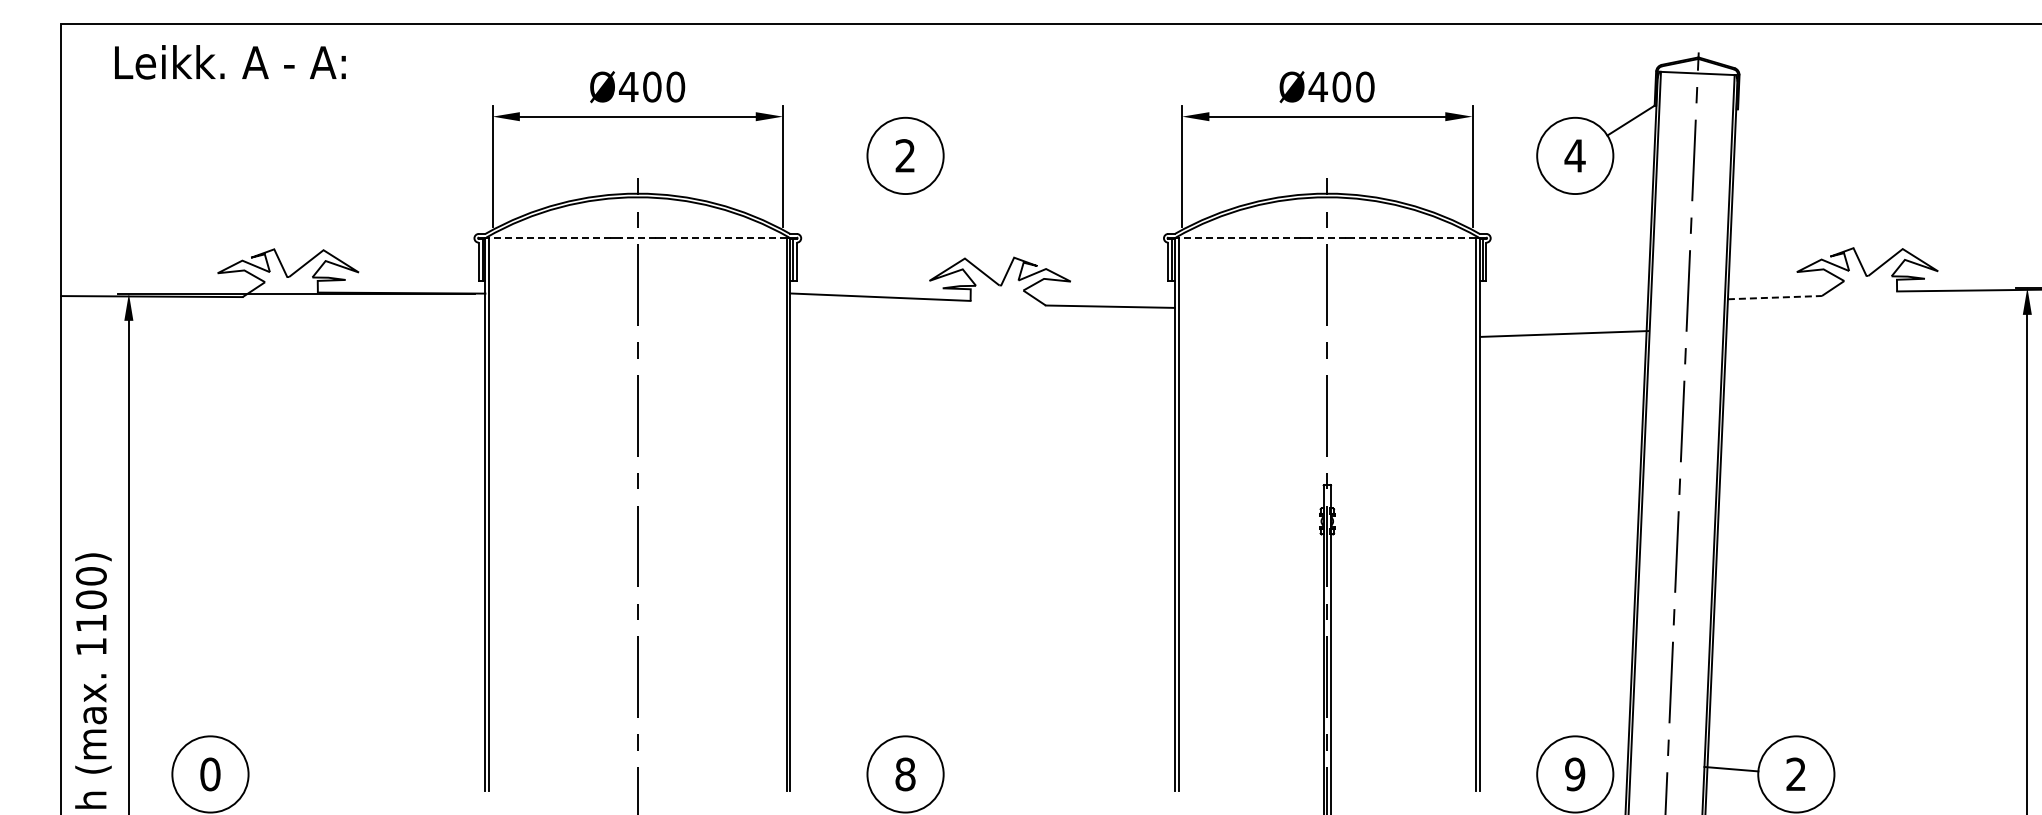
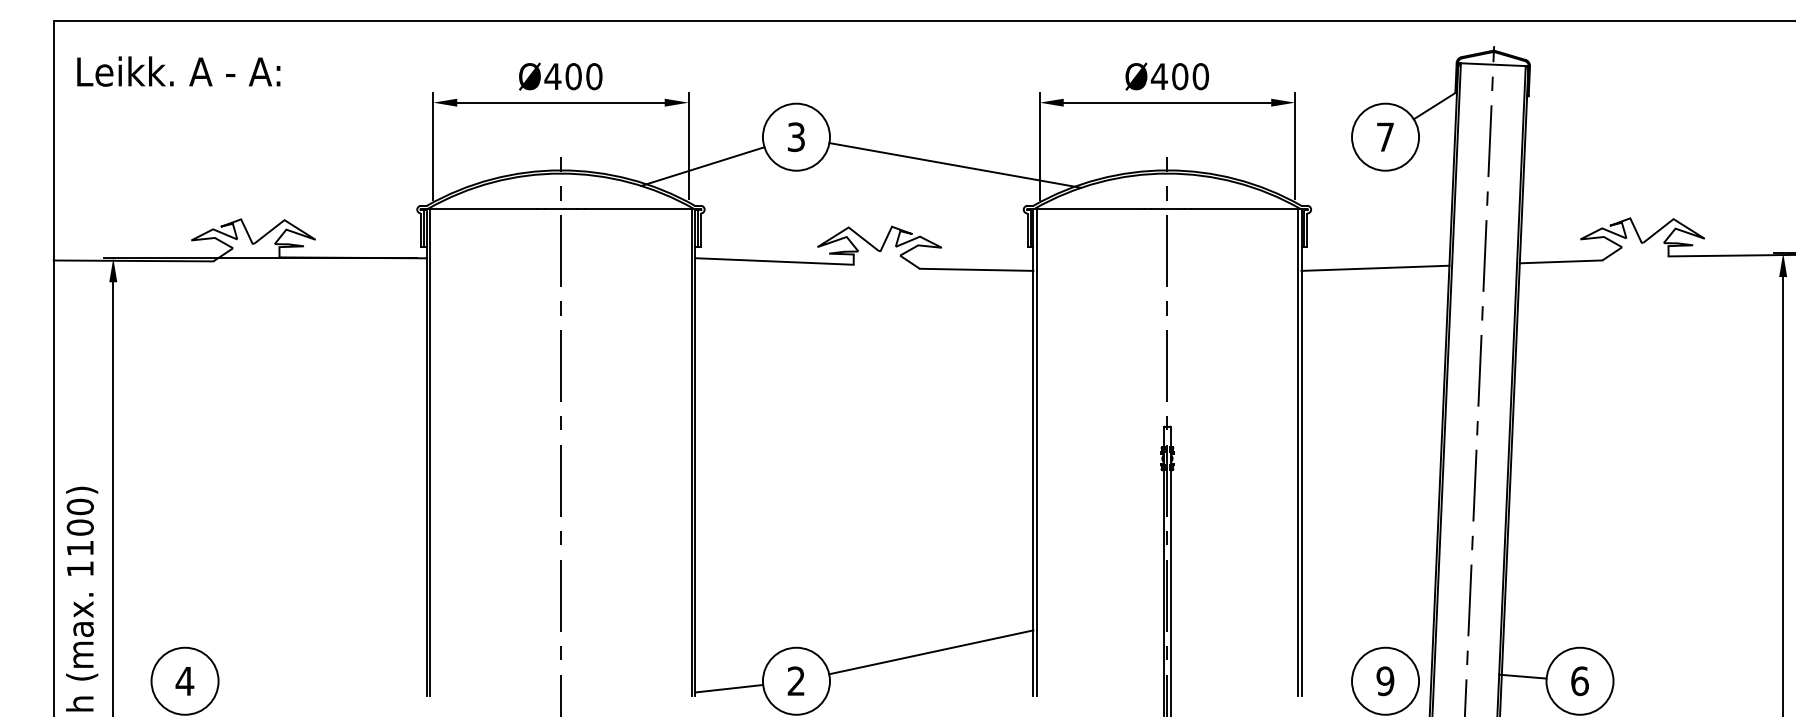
text: (230, 62) -> (178, 71), moved
text: (905, 155) -> (796, 136), 2 -> 3
text: (1574, 155) -> (1384, 136), 4 -> 7
line: (1086, 187) -> (955, 164), added
line: (799, 189) -> (703, 166), added
line: (549, 237) -> (483, 208), dashed -> solid
line: (637, 237) -> (560, 208), dashed -> solid
line: (725, 237) -> (638, 208), dashed -> solid
line: (1239, 237) -> (1090, 208), dashed -> solid
line: (1326, 237) -> (1166, 208), dashed -> solid
line: (1414, 237) -> (1244, 208), dashed -> solid
line: (1775, 297) -> (1561, 261), dashed -> solid
line: (1564, 333) -> (1375, 267), moved
line: (1058, 741) -> (930, 652), added
text: (209, 774) -> (184, 681), 0 -> 4
text: (905, 774) -> (796, 681), 8 -> 2
text: (1796, 774) -> (1580, 681), 2 -> 6
line: (828, 782) -> (728, 688), added

